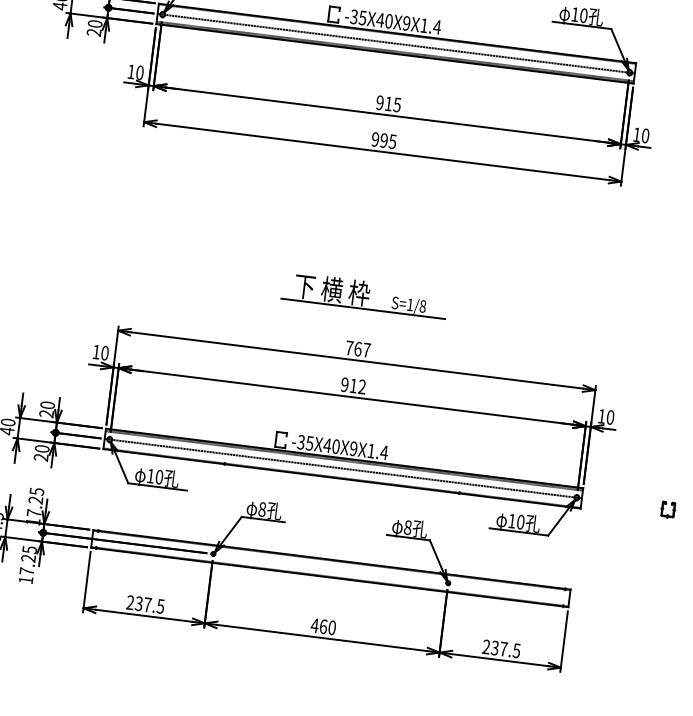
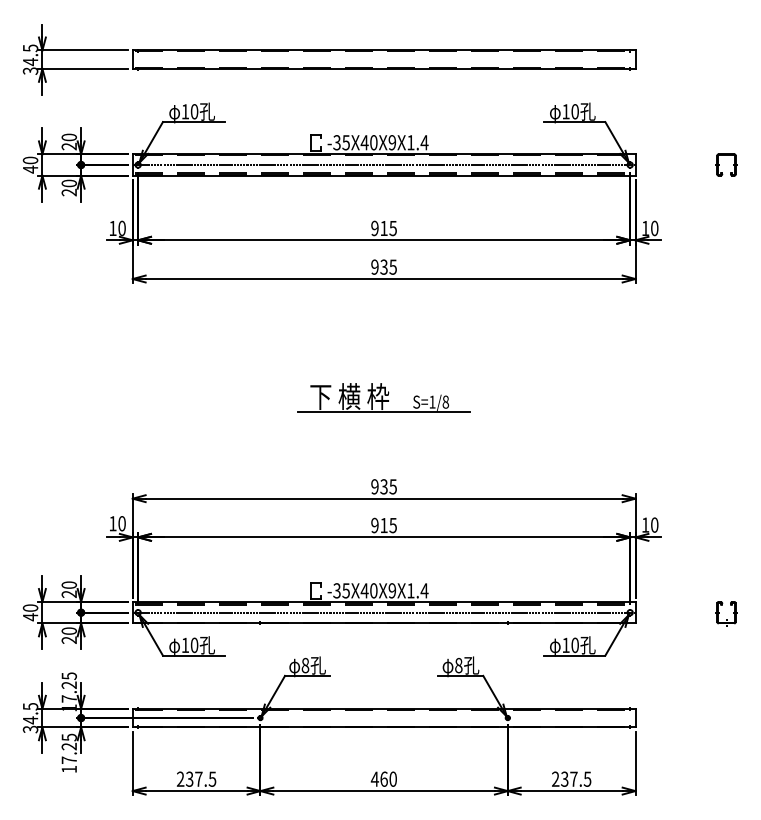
text: (383, 139) -> (383, 266), 995 -> 935
part: (364, 294) -> (383, 397), moved
text: (357, 348) -> (383, 486), 767 -> 935
text: (361, 386) -> (392, 525), 912 -> 915
part: (668, 509) -> (726, 613), size x1.43

